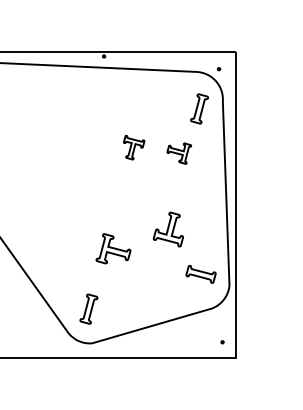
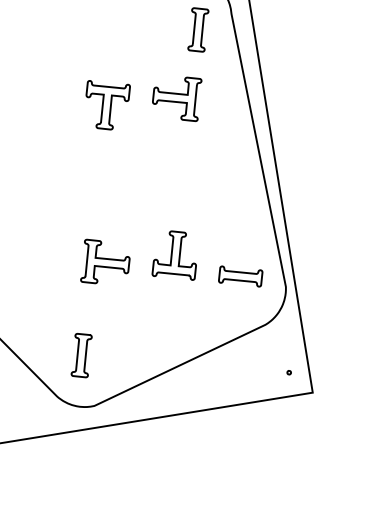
part: (133, 147) -> (109, 103), size x1.43
part: (179, 153) -> (179, 101), size x1.43
curve: (167, 229) -> (170, 257), moved

